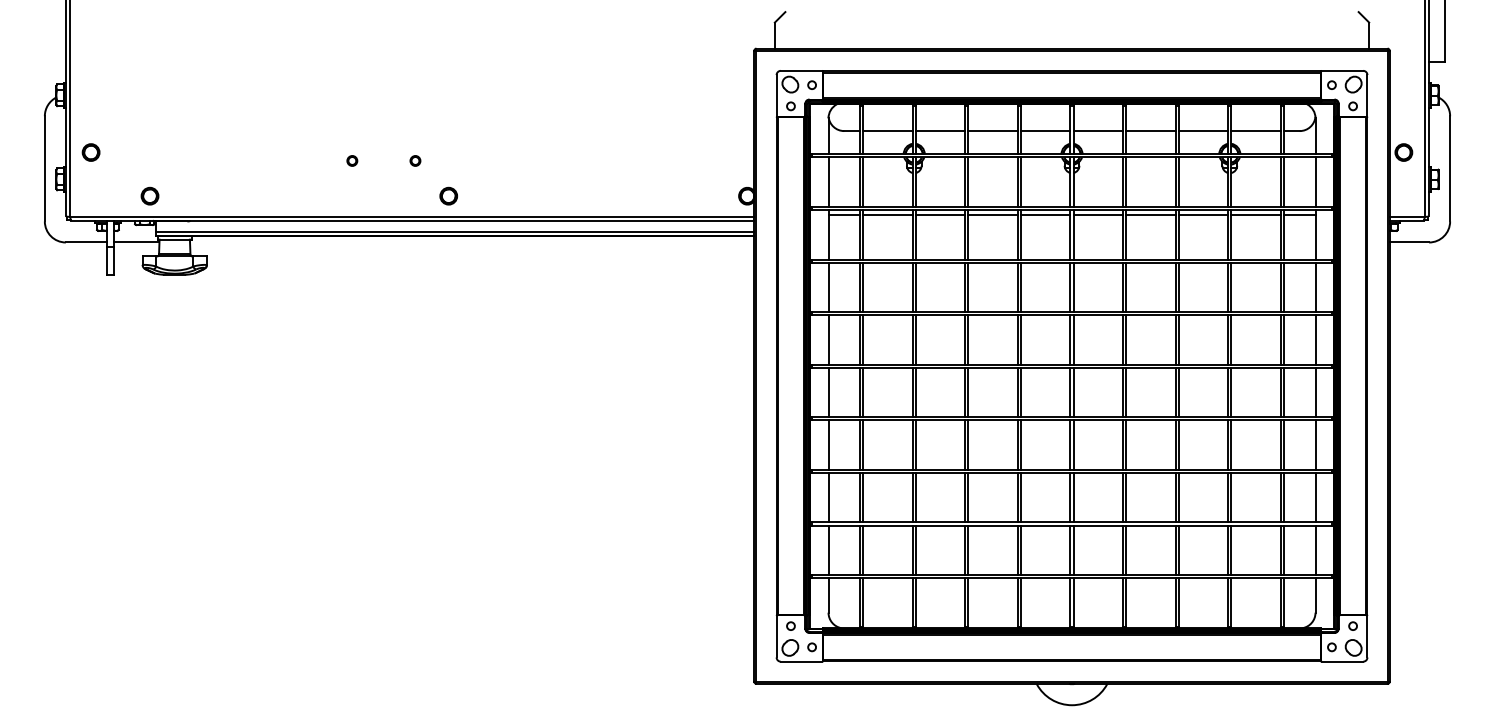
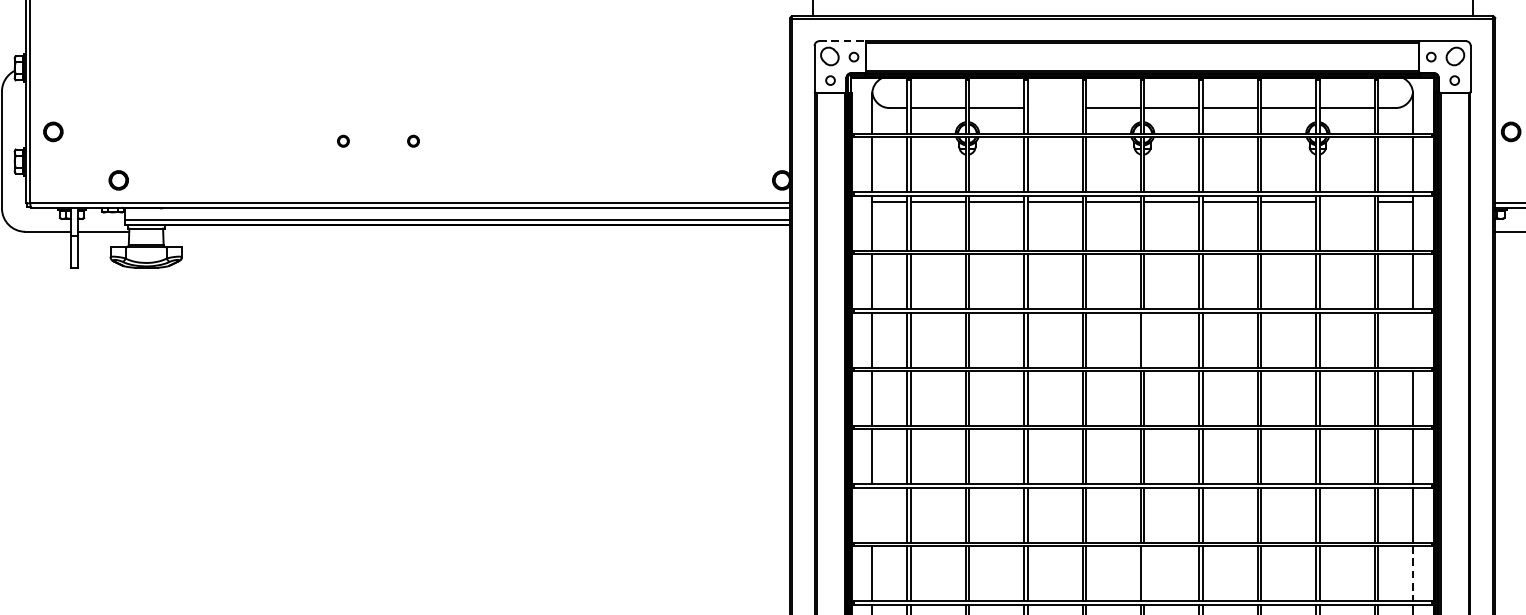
line: (801, 70) -> (842, 40), solid -> dashed
line: (992, 131) -> (1054, 108), removed
part: (448, 195) -> (450, 179), removed
line: (1255, 215) -> (1346, 201), removed
line: (1073, 339) -> (1144, 339), removed
line: (1315, 339) -> (1413, 339), removed
line: (828, 497) -> (872, 514), removed
line: (1073, 550) -> (1144, 573), removed
line: (1315, 550) -> (1413, 573), solid -> dashed

